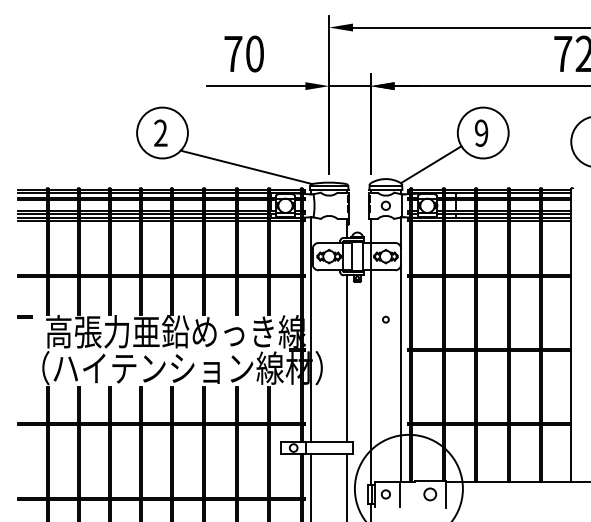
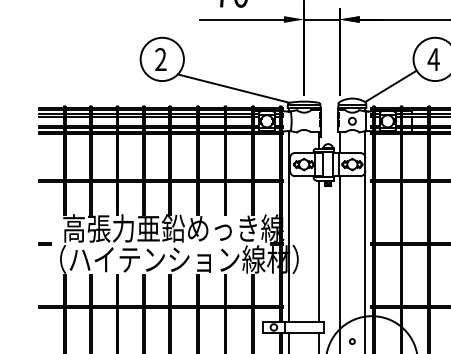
text: (481, 132) -> (433, 58), 9 -> 4
line: (24, 316) -> (44, 243), moved
circle: (385, 319) -> (352, 341), moved

